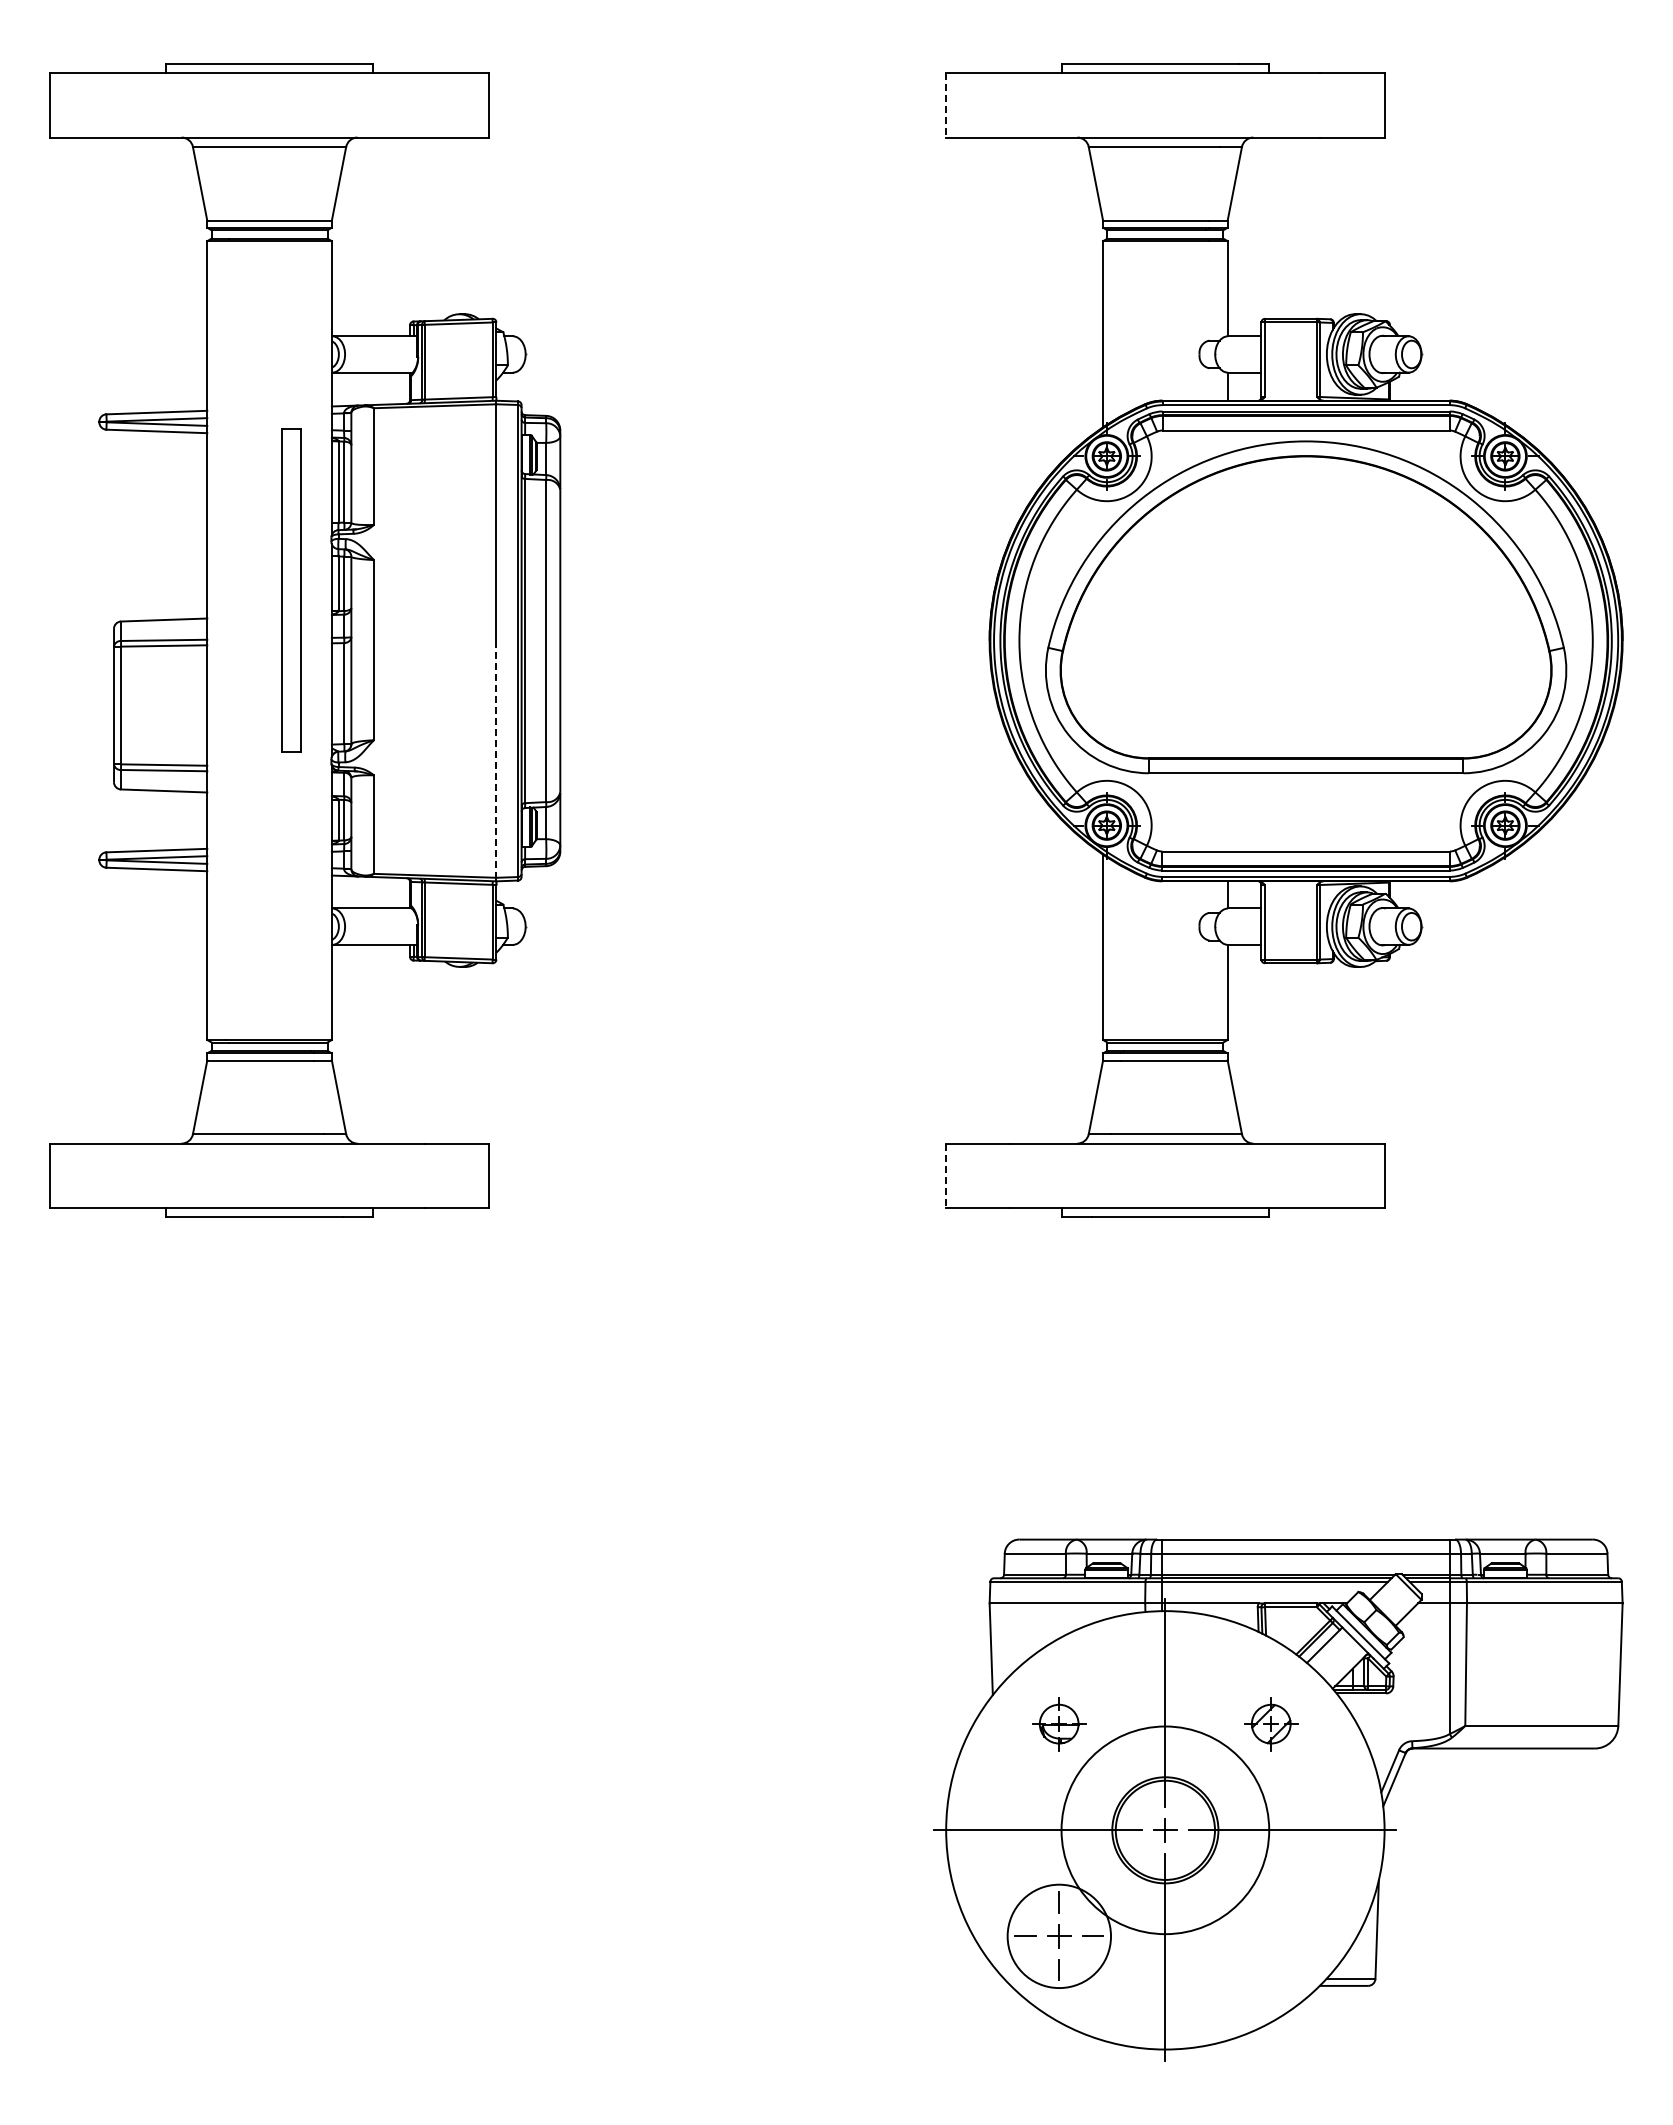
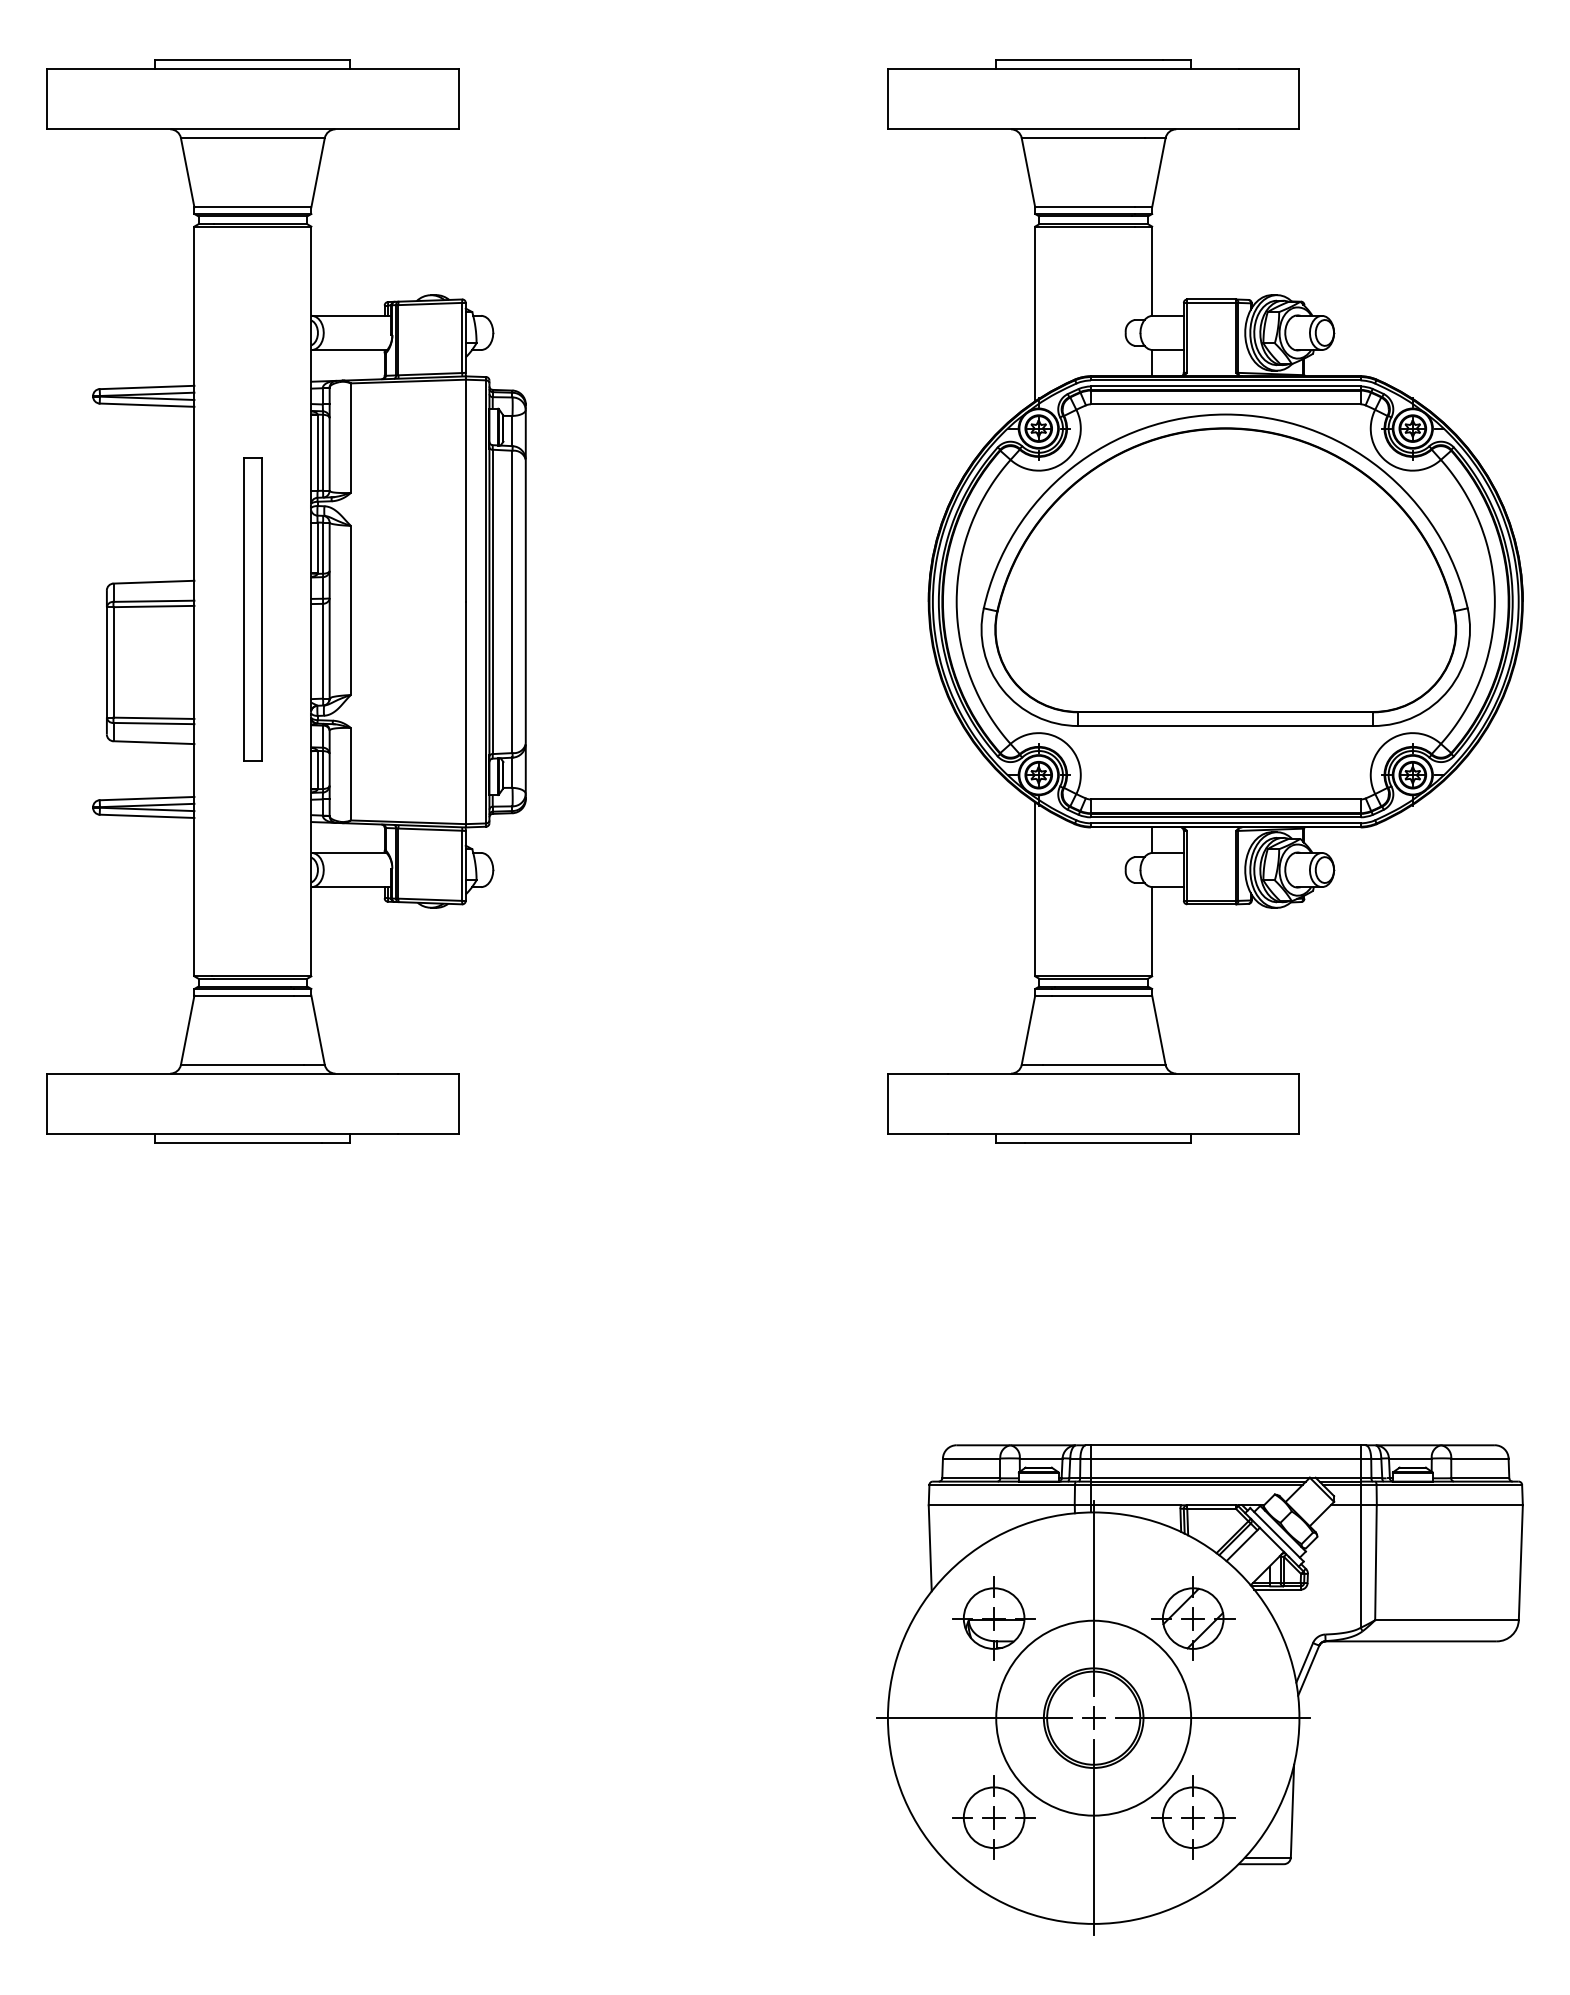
line: (946, 105) -> (888, 99), dashed -> solid
part: (291, 590) -> (252, 609), moved
line: (496, 759) -> (465, 713), dashed -> solid
line: (946, 1176) -> (888, 1104), dashed -> solid
part: (1058, 1723) -> (993, 1617), size x1.67
part: (1270, 1723) -> (1192, 1617), size x1.67
part: (1270, 1935) -> (1192, 1816), added
circle: (1059, 1936) -> (994, 1817), size x0.62

